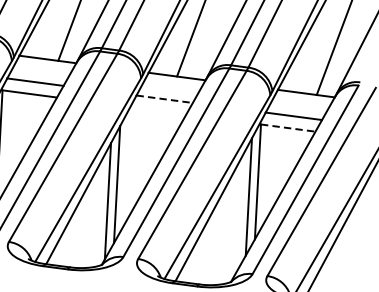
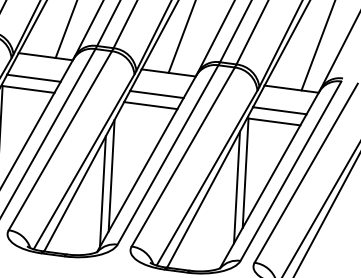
line: (165, 99) -> (157, 94), dashed -> solid
line: (157, 110) -> (150, 105), added
line: (288, 128) -> (274, 122), dashed -> solid

